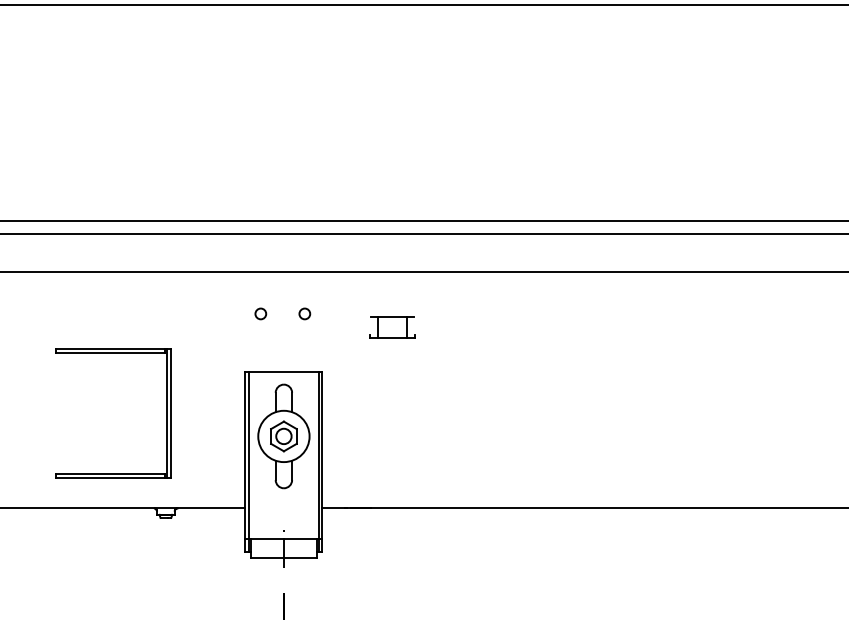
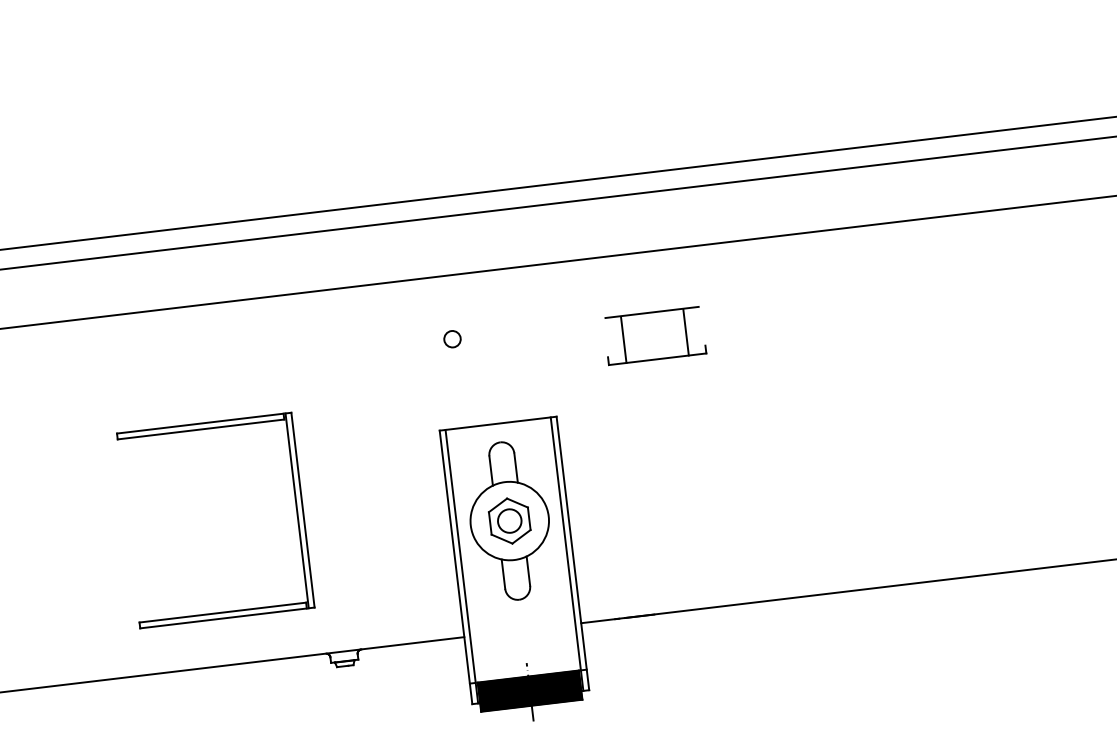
circle: (304, 313) -> (518, 330), removed
part: (392, 327) -> (654, 335), size x1.43
part: (166, 413) -> (296, 511), moved
hatch: (283, 548) -> (529, 691), added

